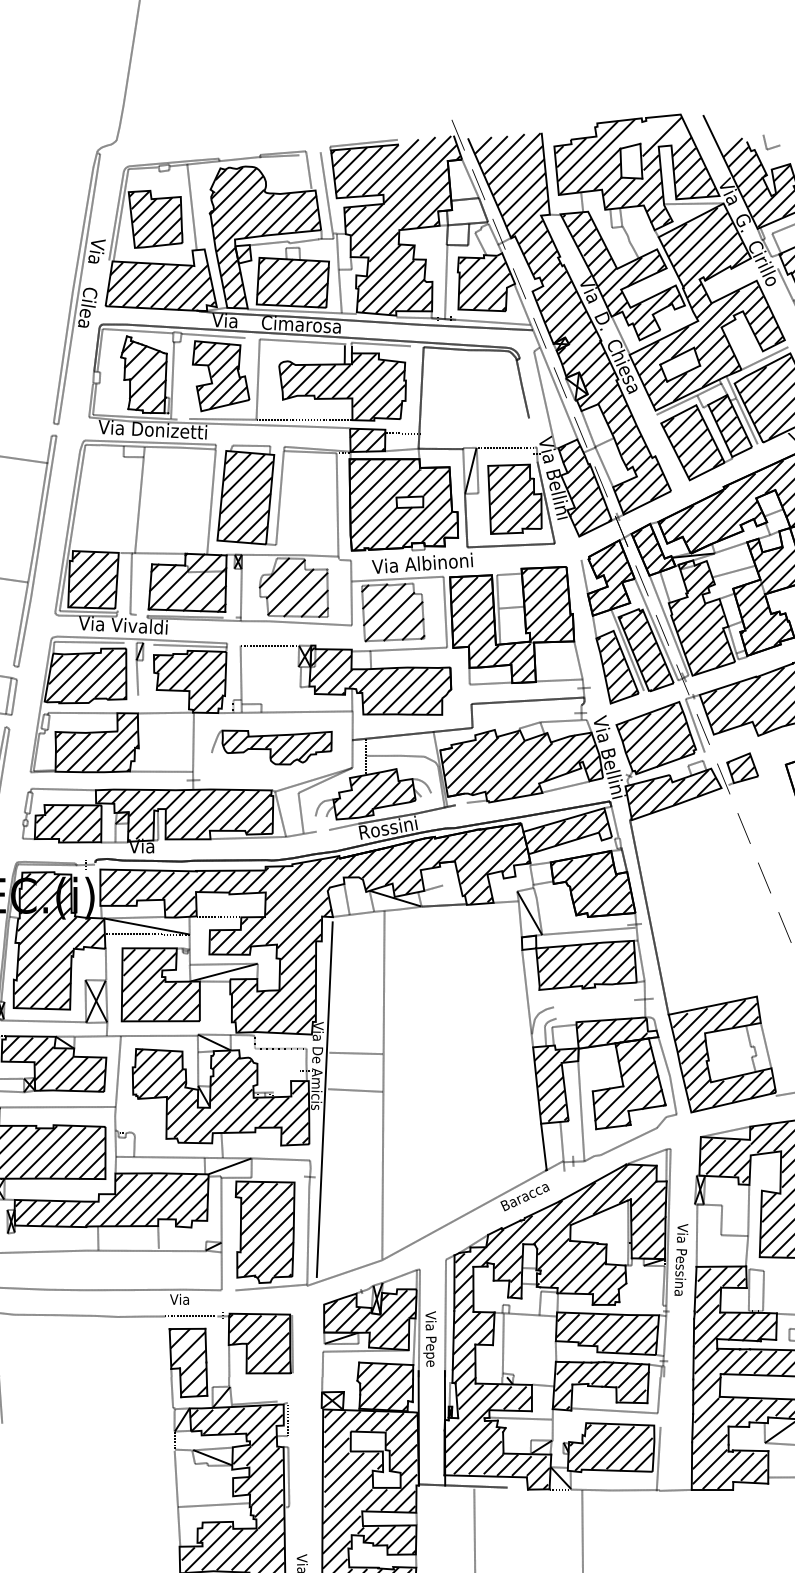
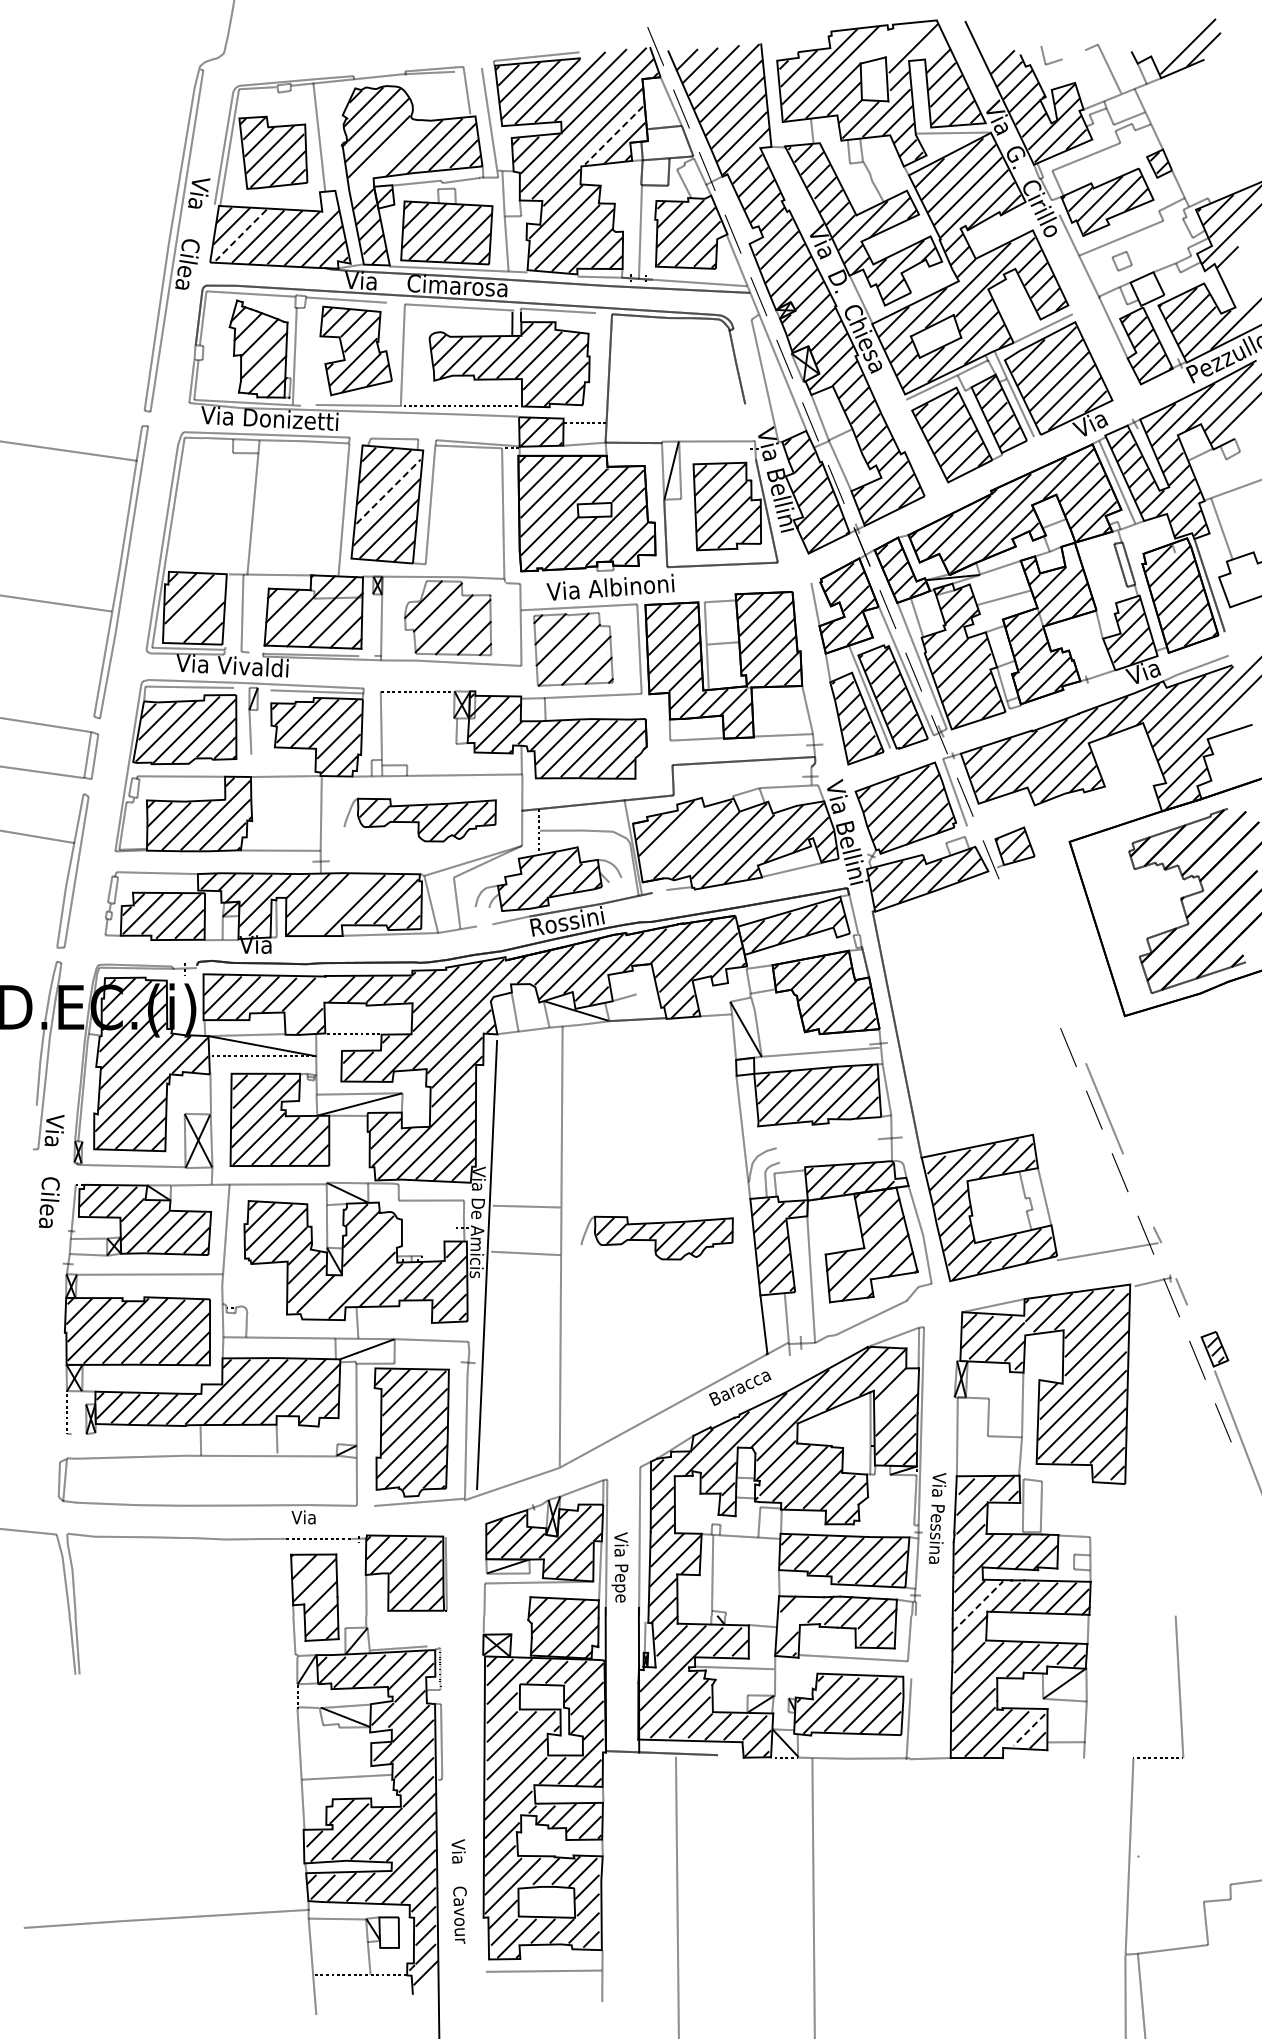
line: (424, 205) -> (613, 135), solid -> dashed
line: (245, 223) -> (386, 157), removed
line: (129, 284) -> (240, 235), solid -> dashed
line: (246, 487) -> (388, 491), solid -> dashed
line: (93, 583) -> (195, 612), removed
line: (473, 762) -> (674, 838), removed
line: (205, 814) -> (336, 904), removed
line: (743, 828) -> (1016, 922), removed
line: (764, 877) -> (1042, 984), removed
line: (185, 891) -> (311, 1001), removed
part: (458, 1077) -> (656, 1237), added
line: (220, 1106) -> (355, 1273), removed
line: (648, 1204) -> (895, 1397), removed
text: (681, 1259) -> (937, 1518), moved
line: (712, 1369) -> (977, 1606), solid -> dashed
line: (569, 1376) -> (796, 1614), removed
line: (754, 1468) -> (1029, 1730), solid -> dashed

